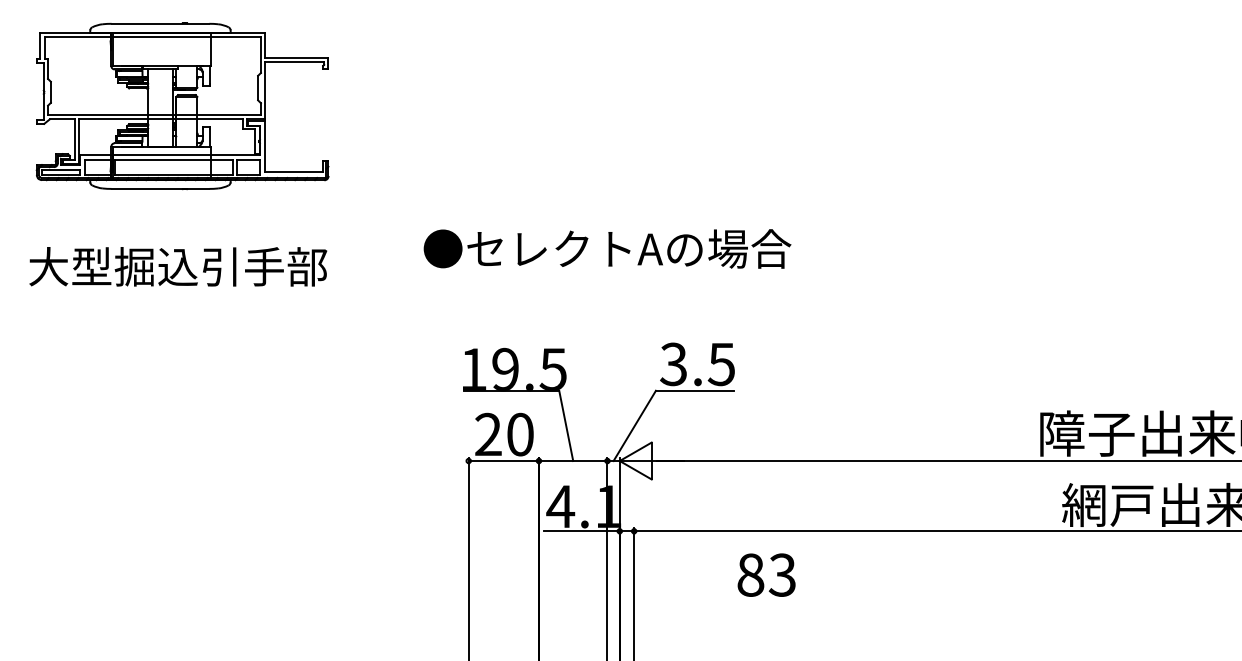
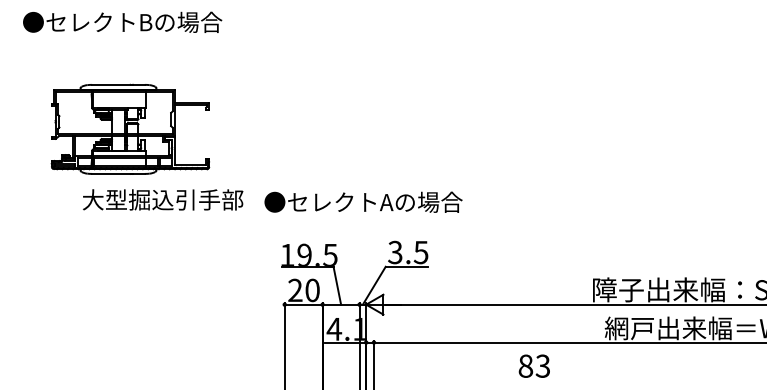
part: (182, 104) -> (130, 128), moved
text: (607, 247) -> (363, 201), moved
text: (179, 266) -> (163, 199), moved
text: (764, 573) -> (533, 365), moved

